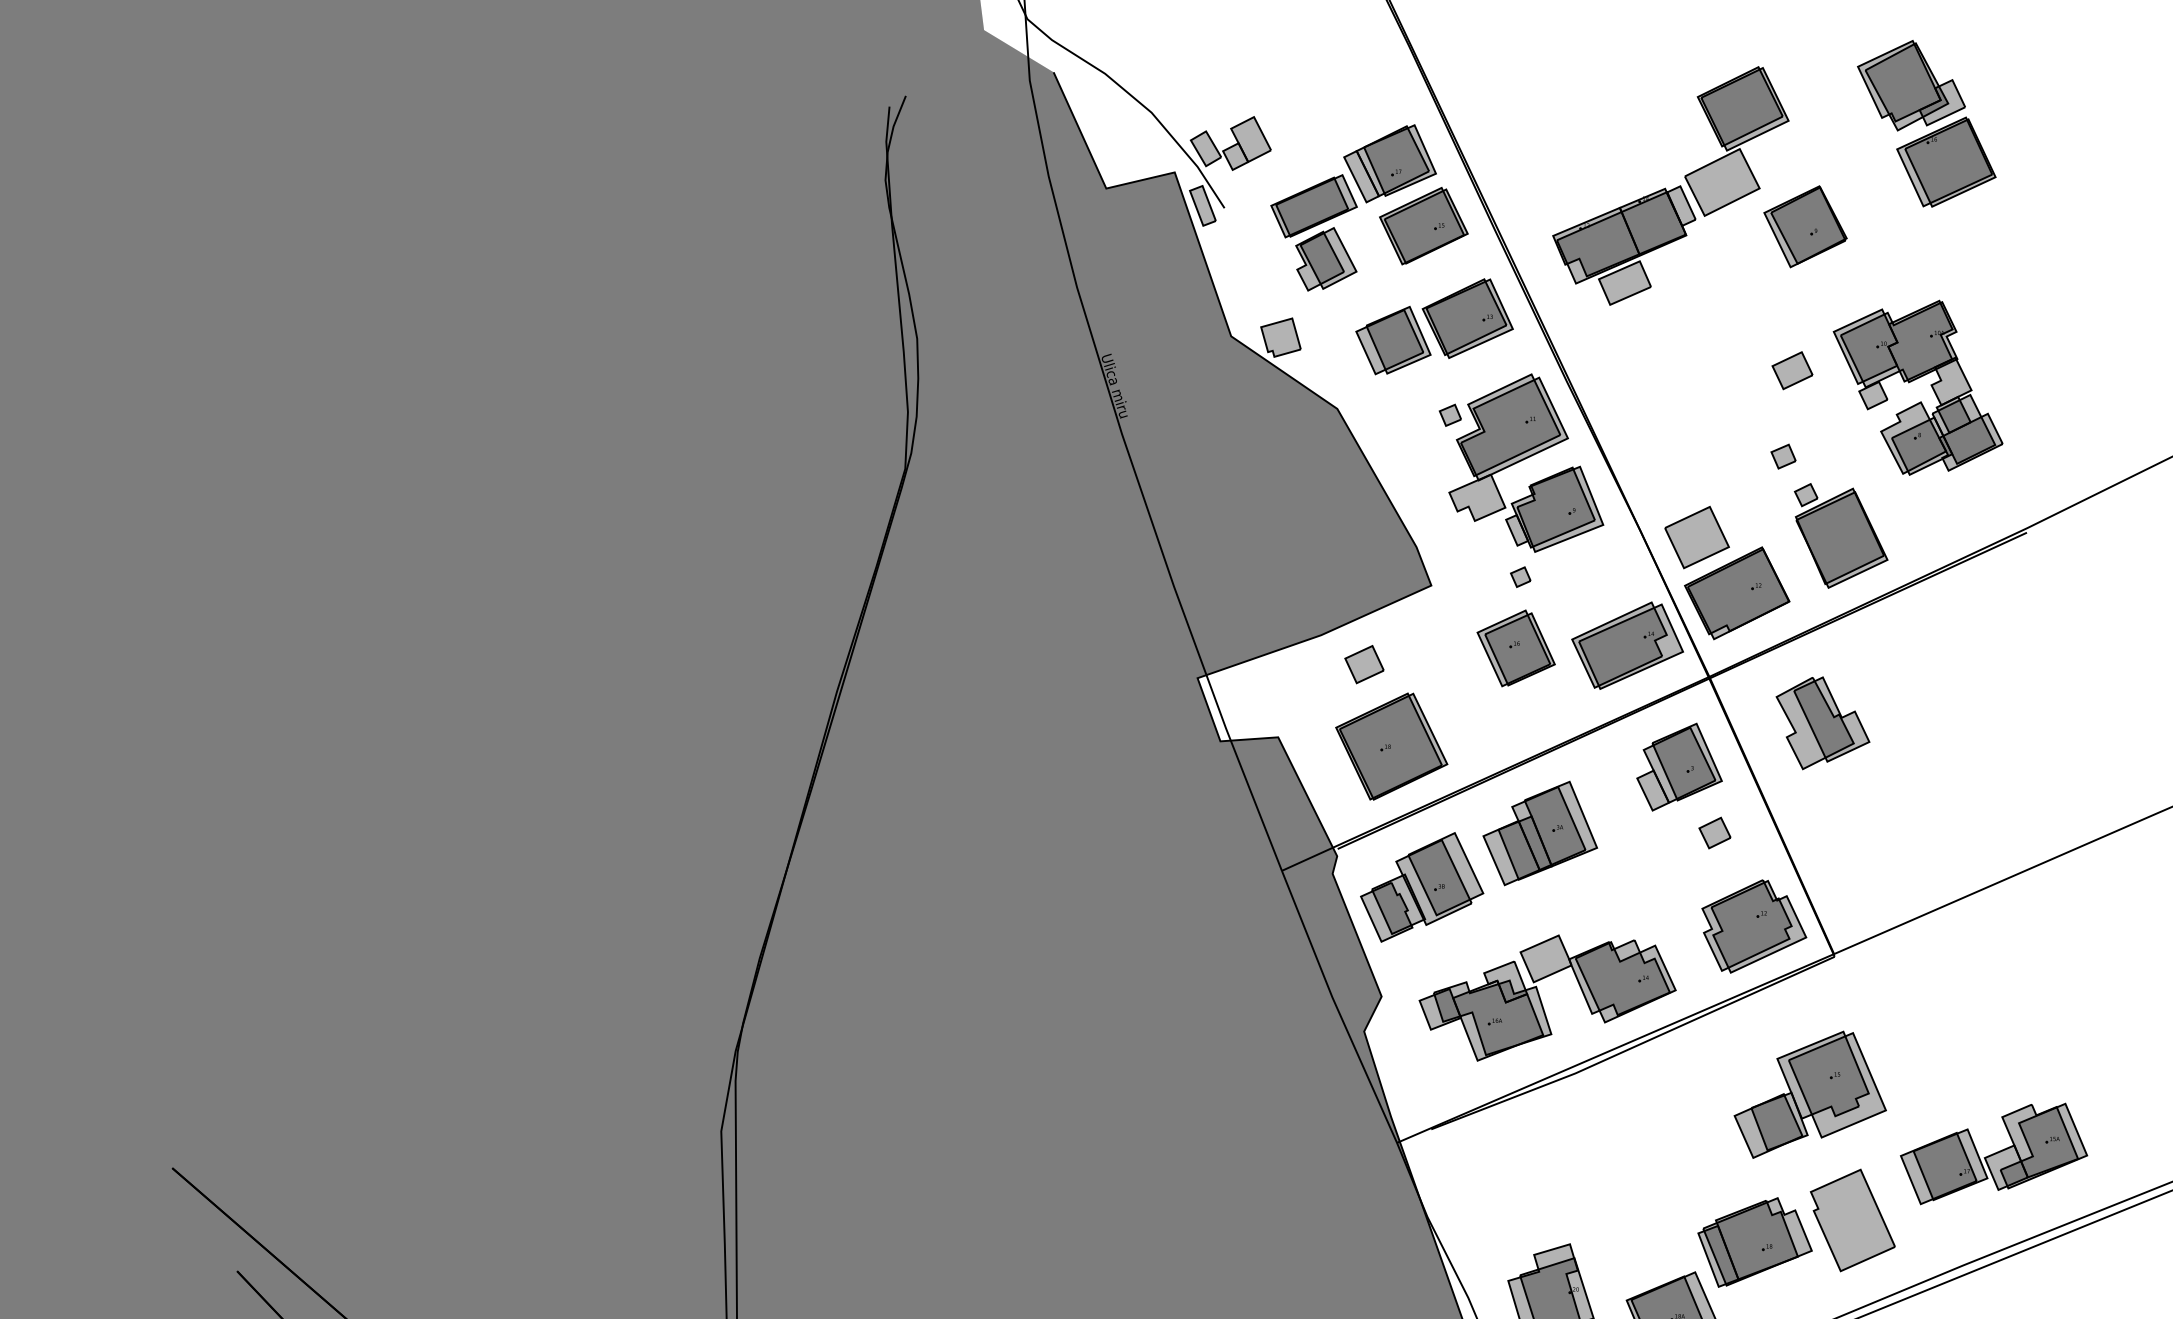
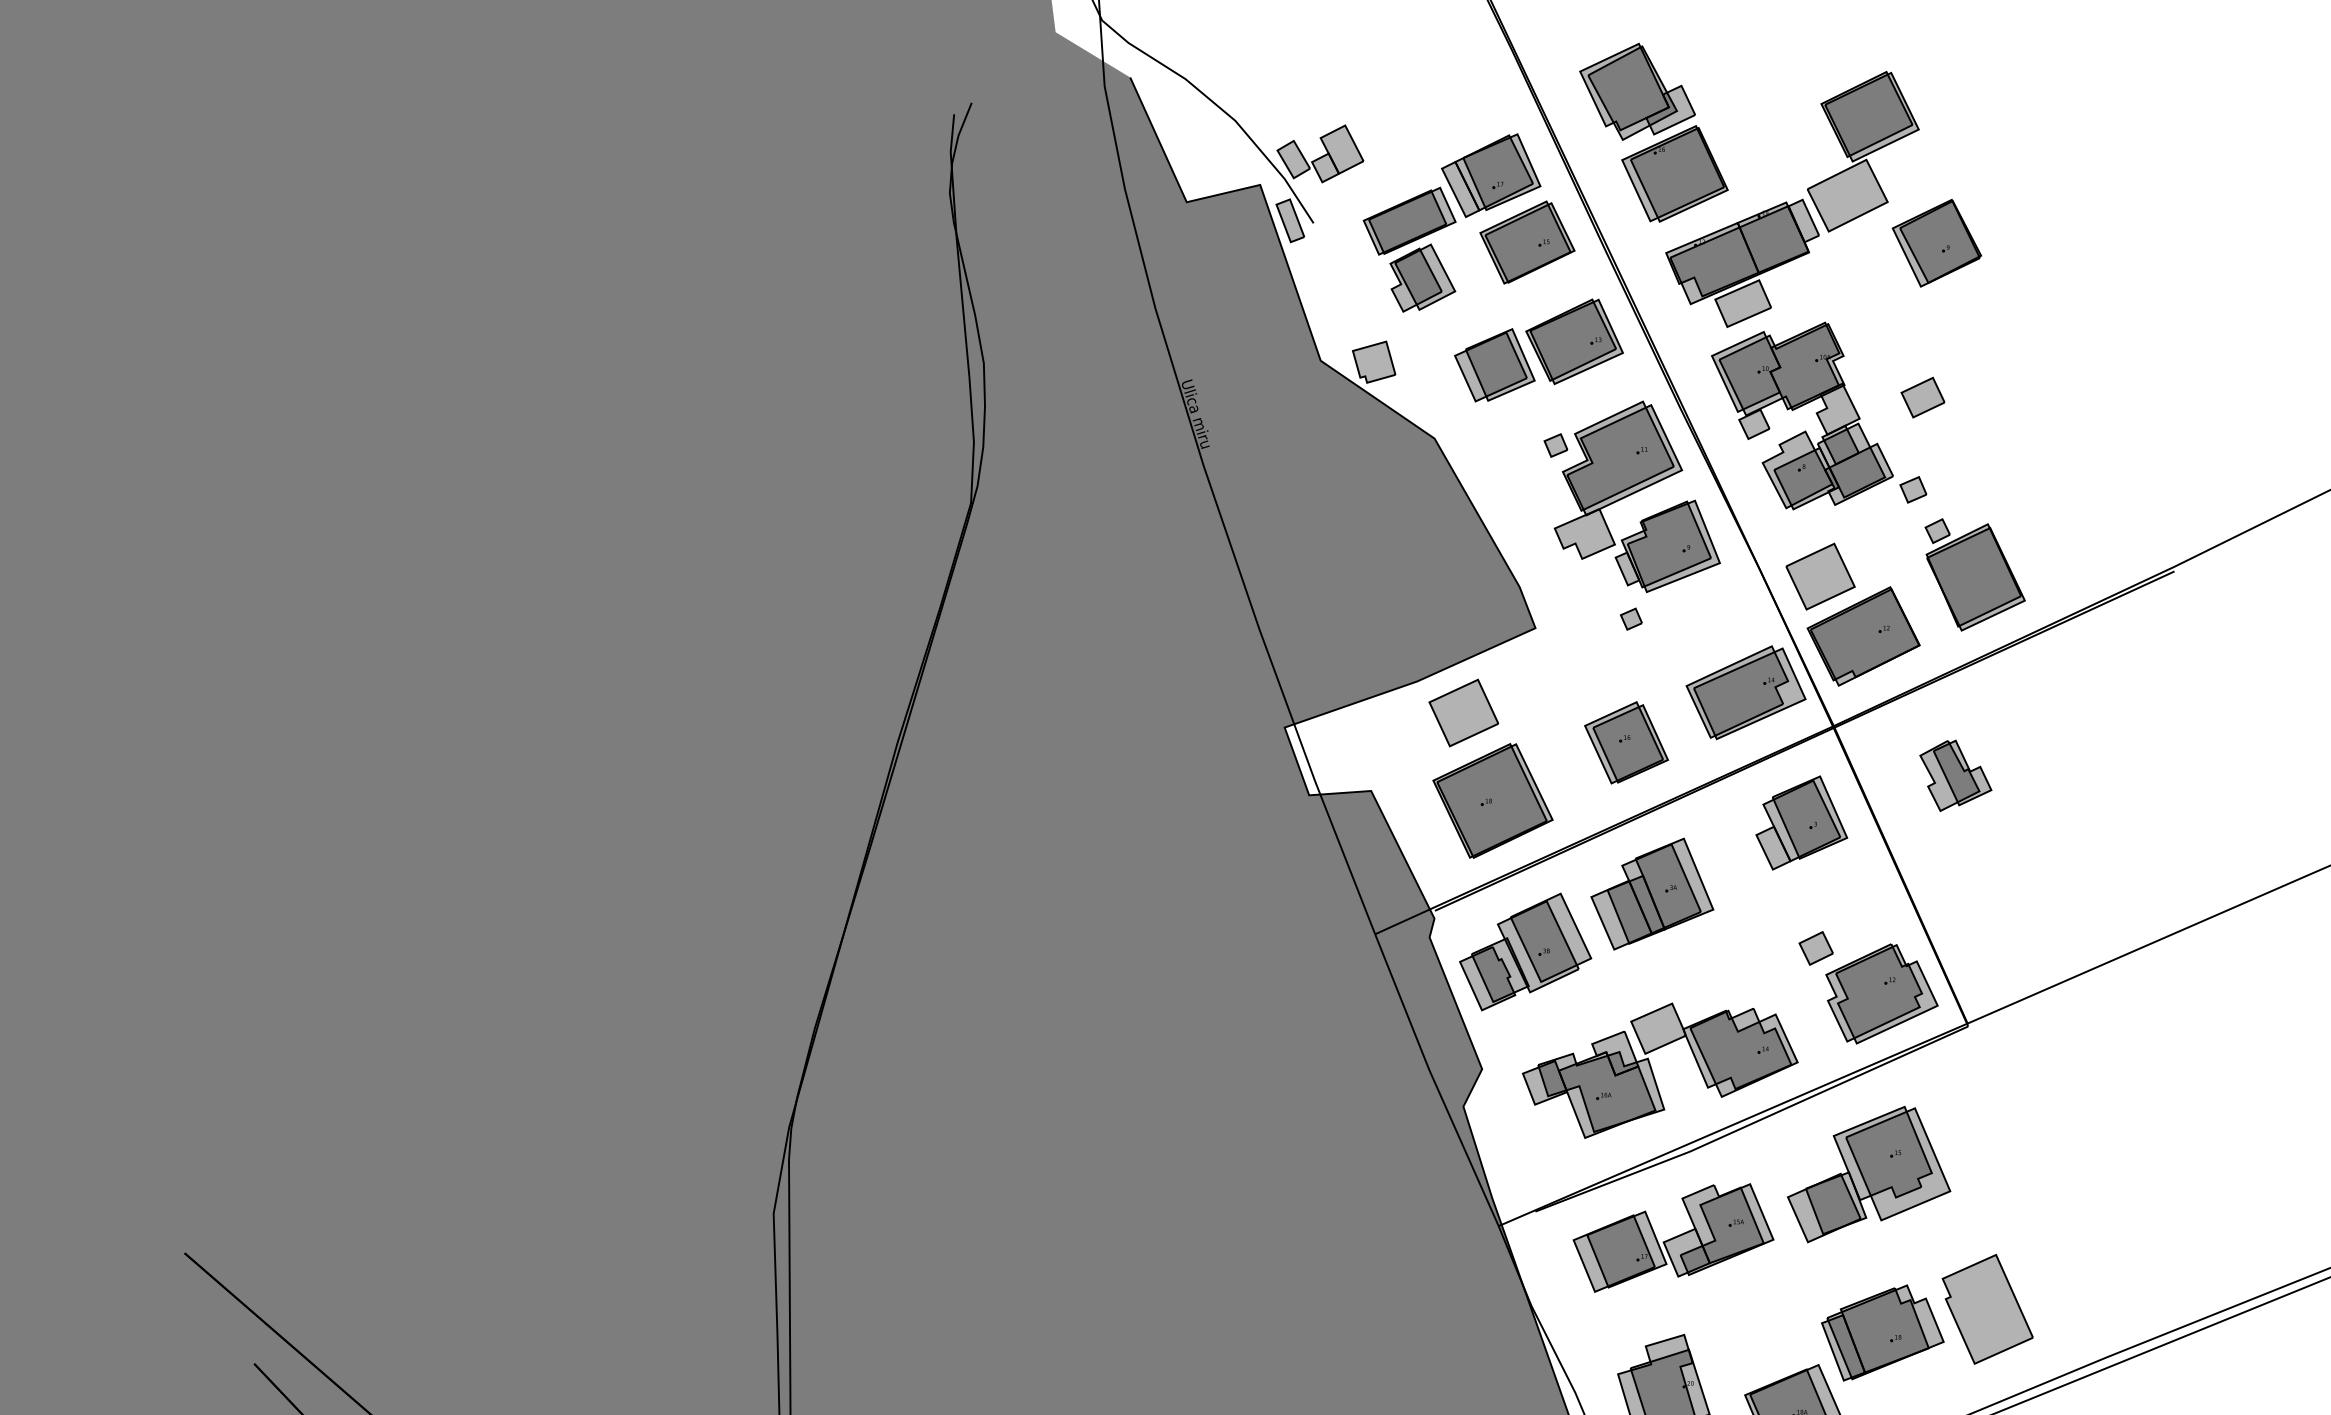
part: (1926, 123) -> (1653, 132), moved
part: (1913, 381) -> (1797, 409), moved
part: (1515, 648) -> (1625, 742), moved
part: (1364, 664) -> (1463, 712), size x1.67
part: (1823, 722) -> (1956, 775), size x0.71
part: (1714, 832) -> (1815, 947), moved
part: (1809, 1094) -> (1868, 1174), moved
part: (1993, 1153) -> (1672, 1237), moved

